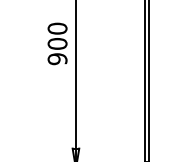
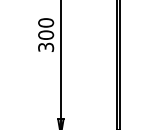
text: (57, 59) -> (46, 47), 900 -> 300

